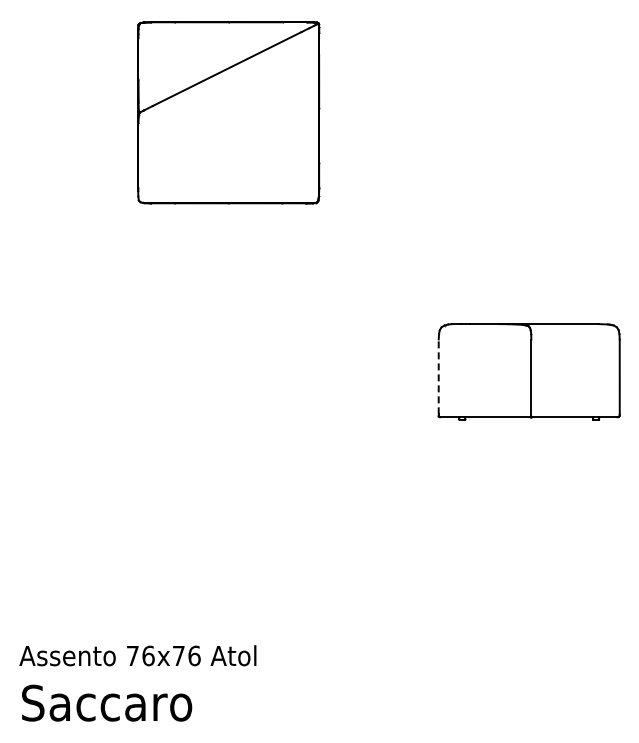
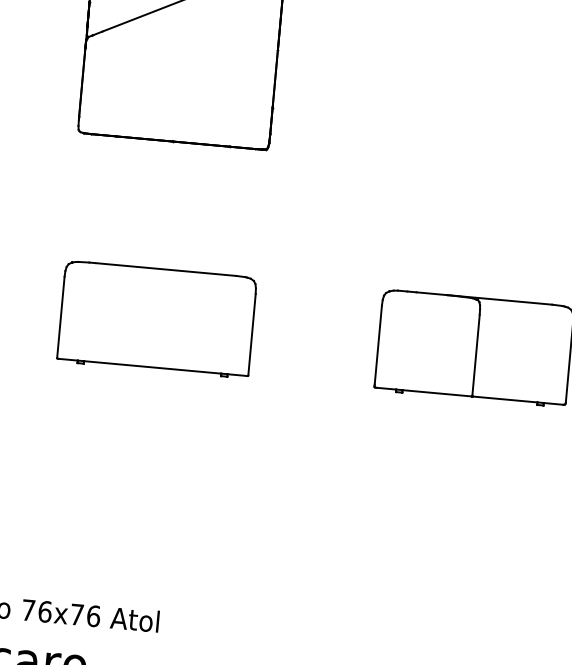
part: (228, 371) -> (156, 319), added
line: (438, 376) -> (378, 344), dashed -> solid

